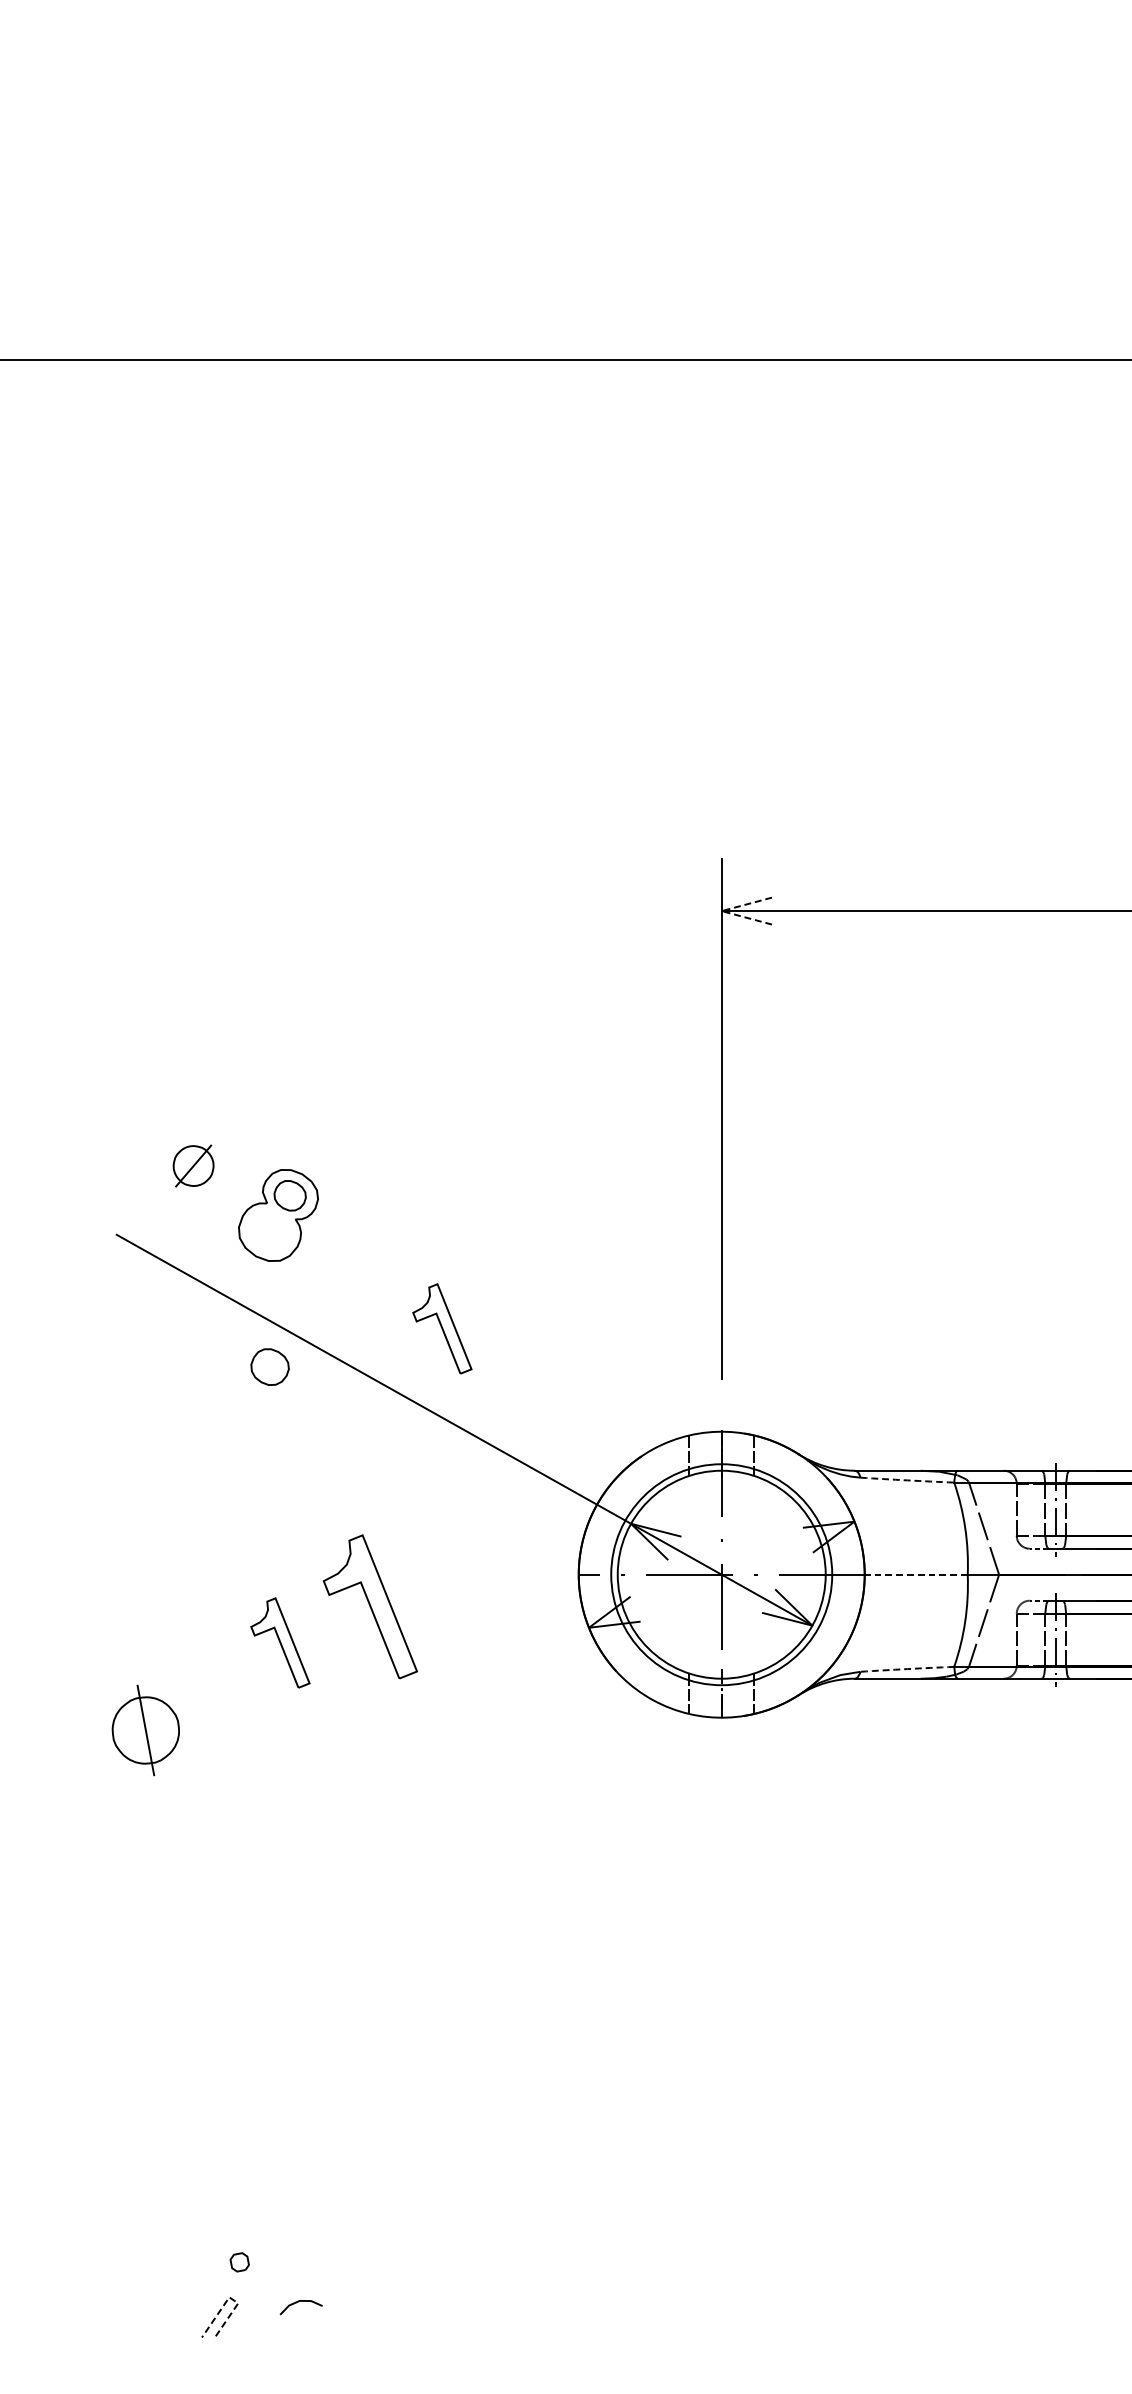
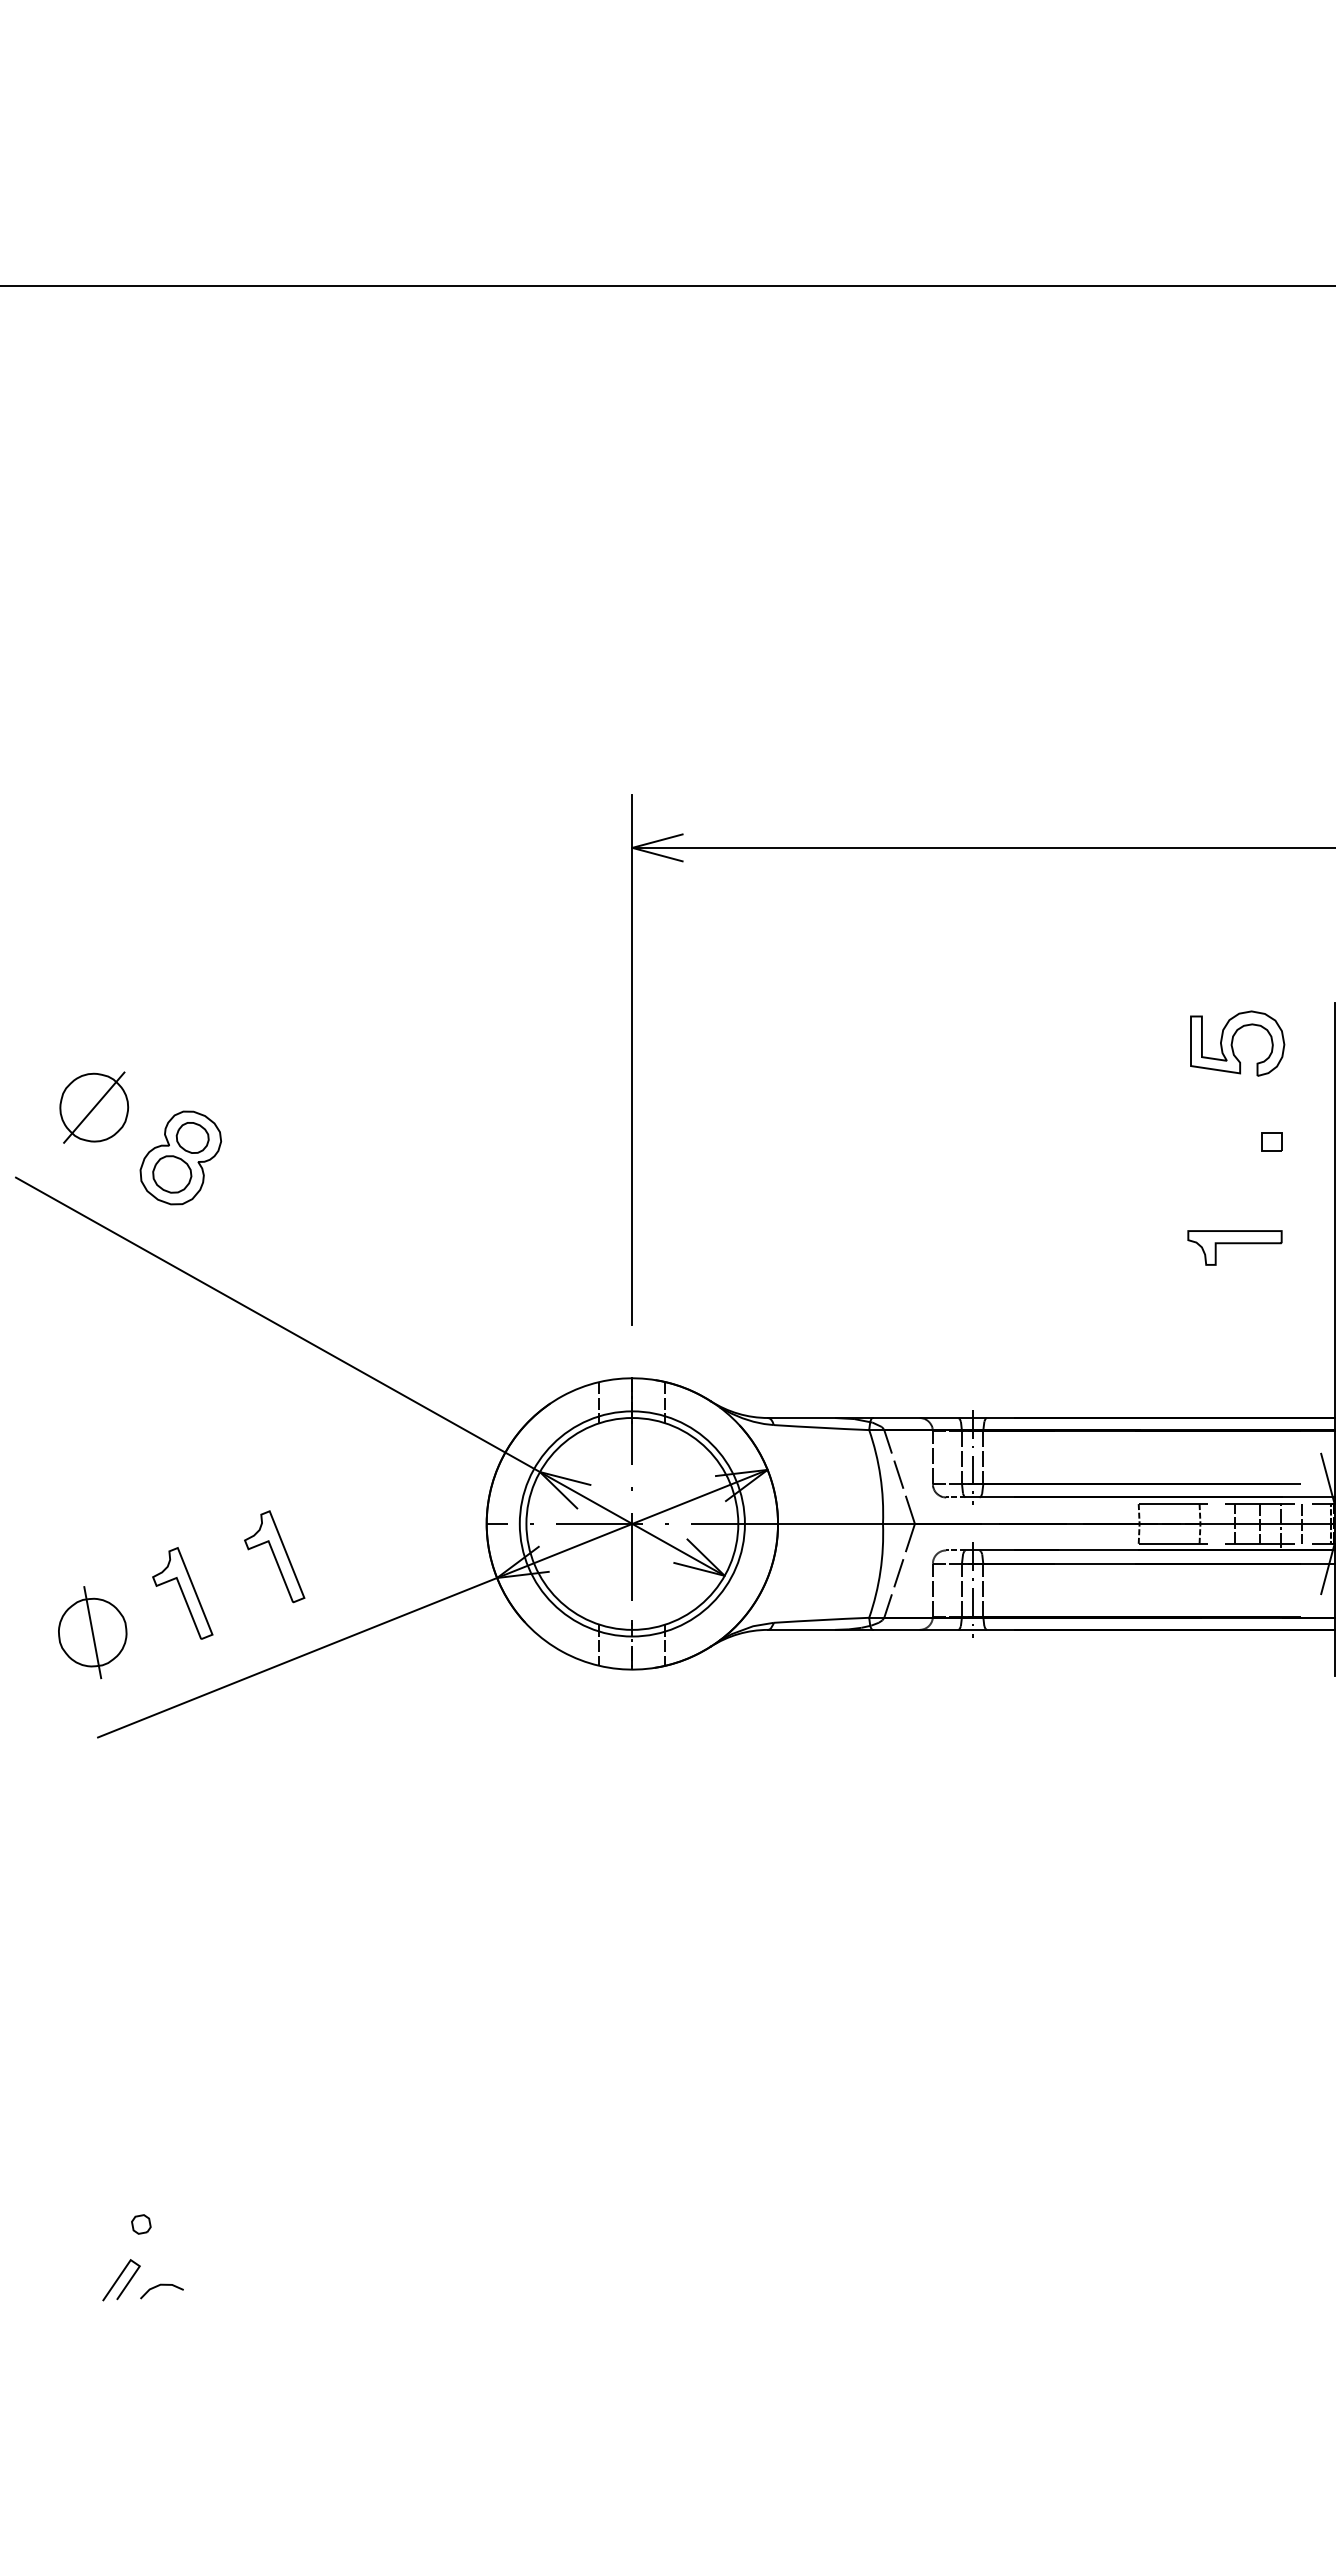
line: (721, 910) -> (632, 847), dashed -> solid
part: (193, 1165) -> (94, 1107), size x1.67
part: (442, 1328) -> (347, 1273), removed
part: (270, 1367) -> (172, 1174), moved
arc: (907, 1480) -> (821, 1427), dashed -> solid
line: (916, 1574) -> (830, 1523), dashed -> solid
part: (370, 1606) -> (274, 1556), size x0.62
line: (525, 1652) -> (432, 1603), added
arc: (907, 1669) -> (821, 1620), dashed -> solid
part: (145, 1730) -> (92, 1632), moved
line: (230, 2297) -> (131, 2260), dashed -> solid
line: (298, 2302) -> (159, 2286), moved

